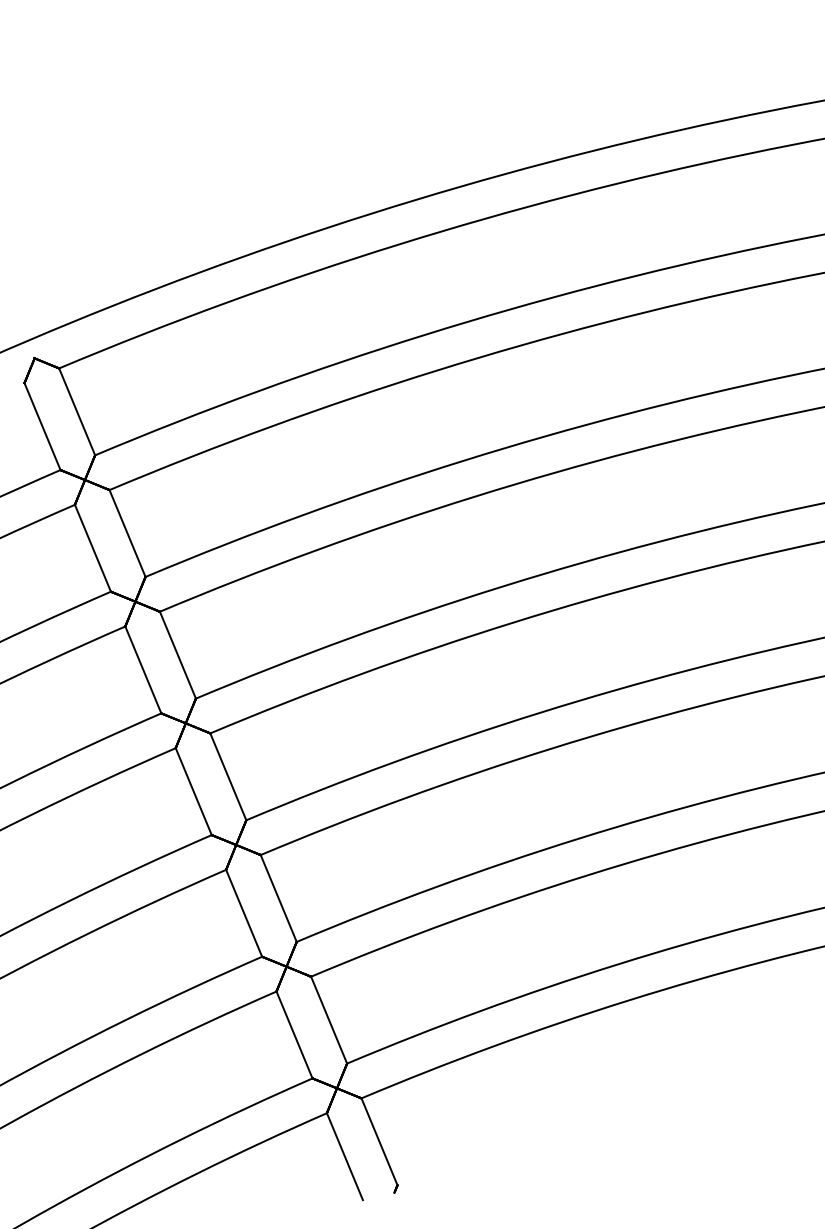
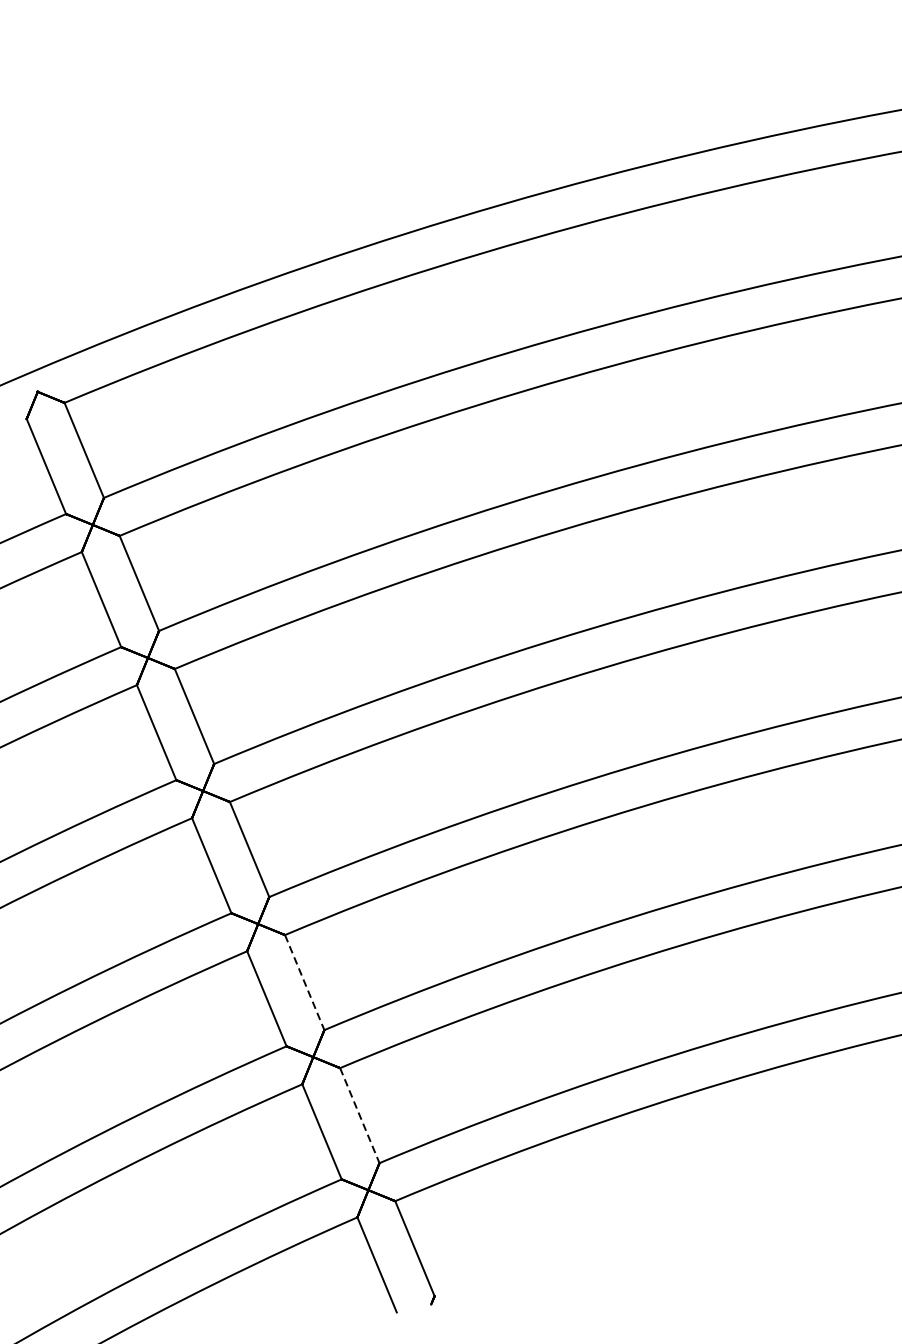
line: (278, 898) -> (304, 982), solid -> dashed
line: (329, 1020) -> (360, 1116), solid -> dashed

